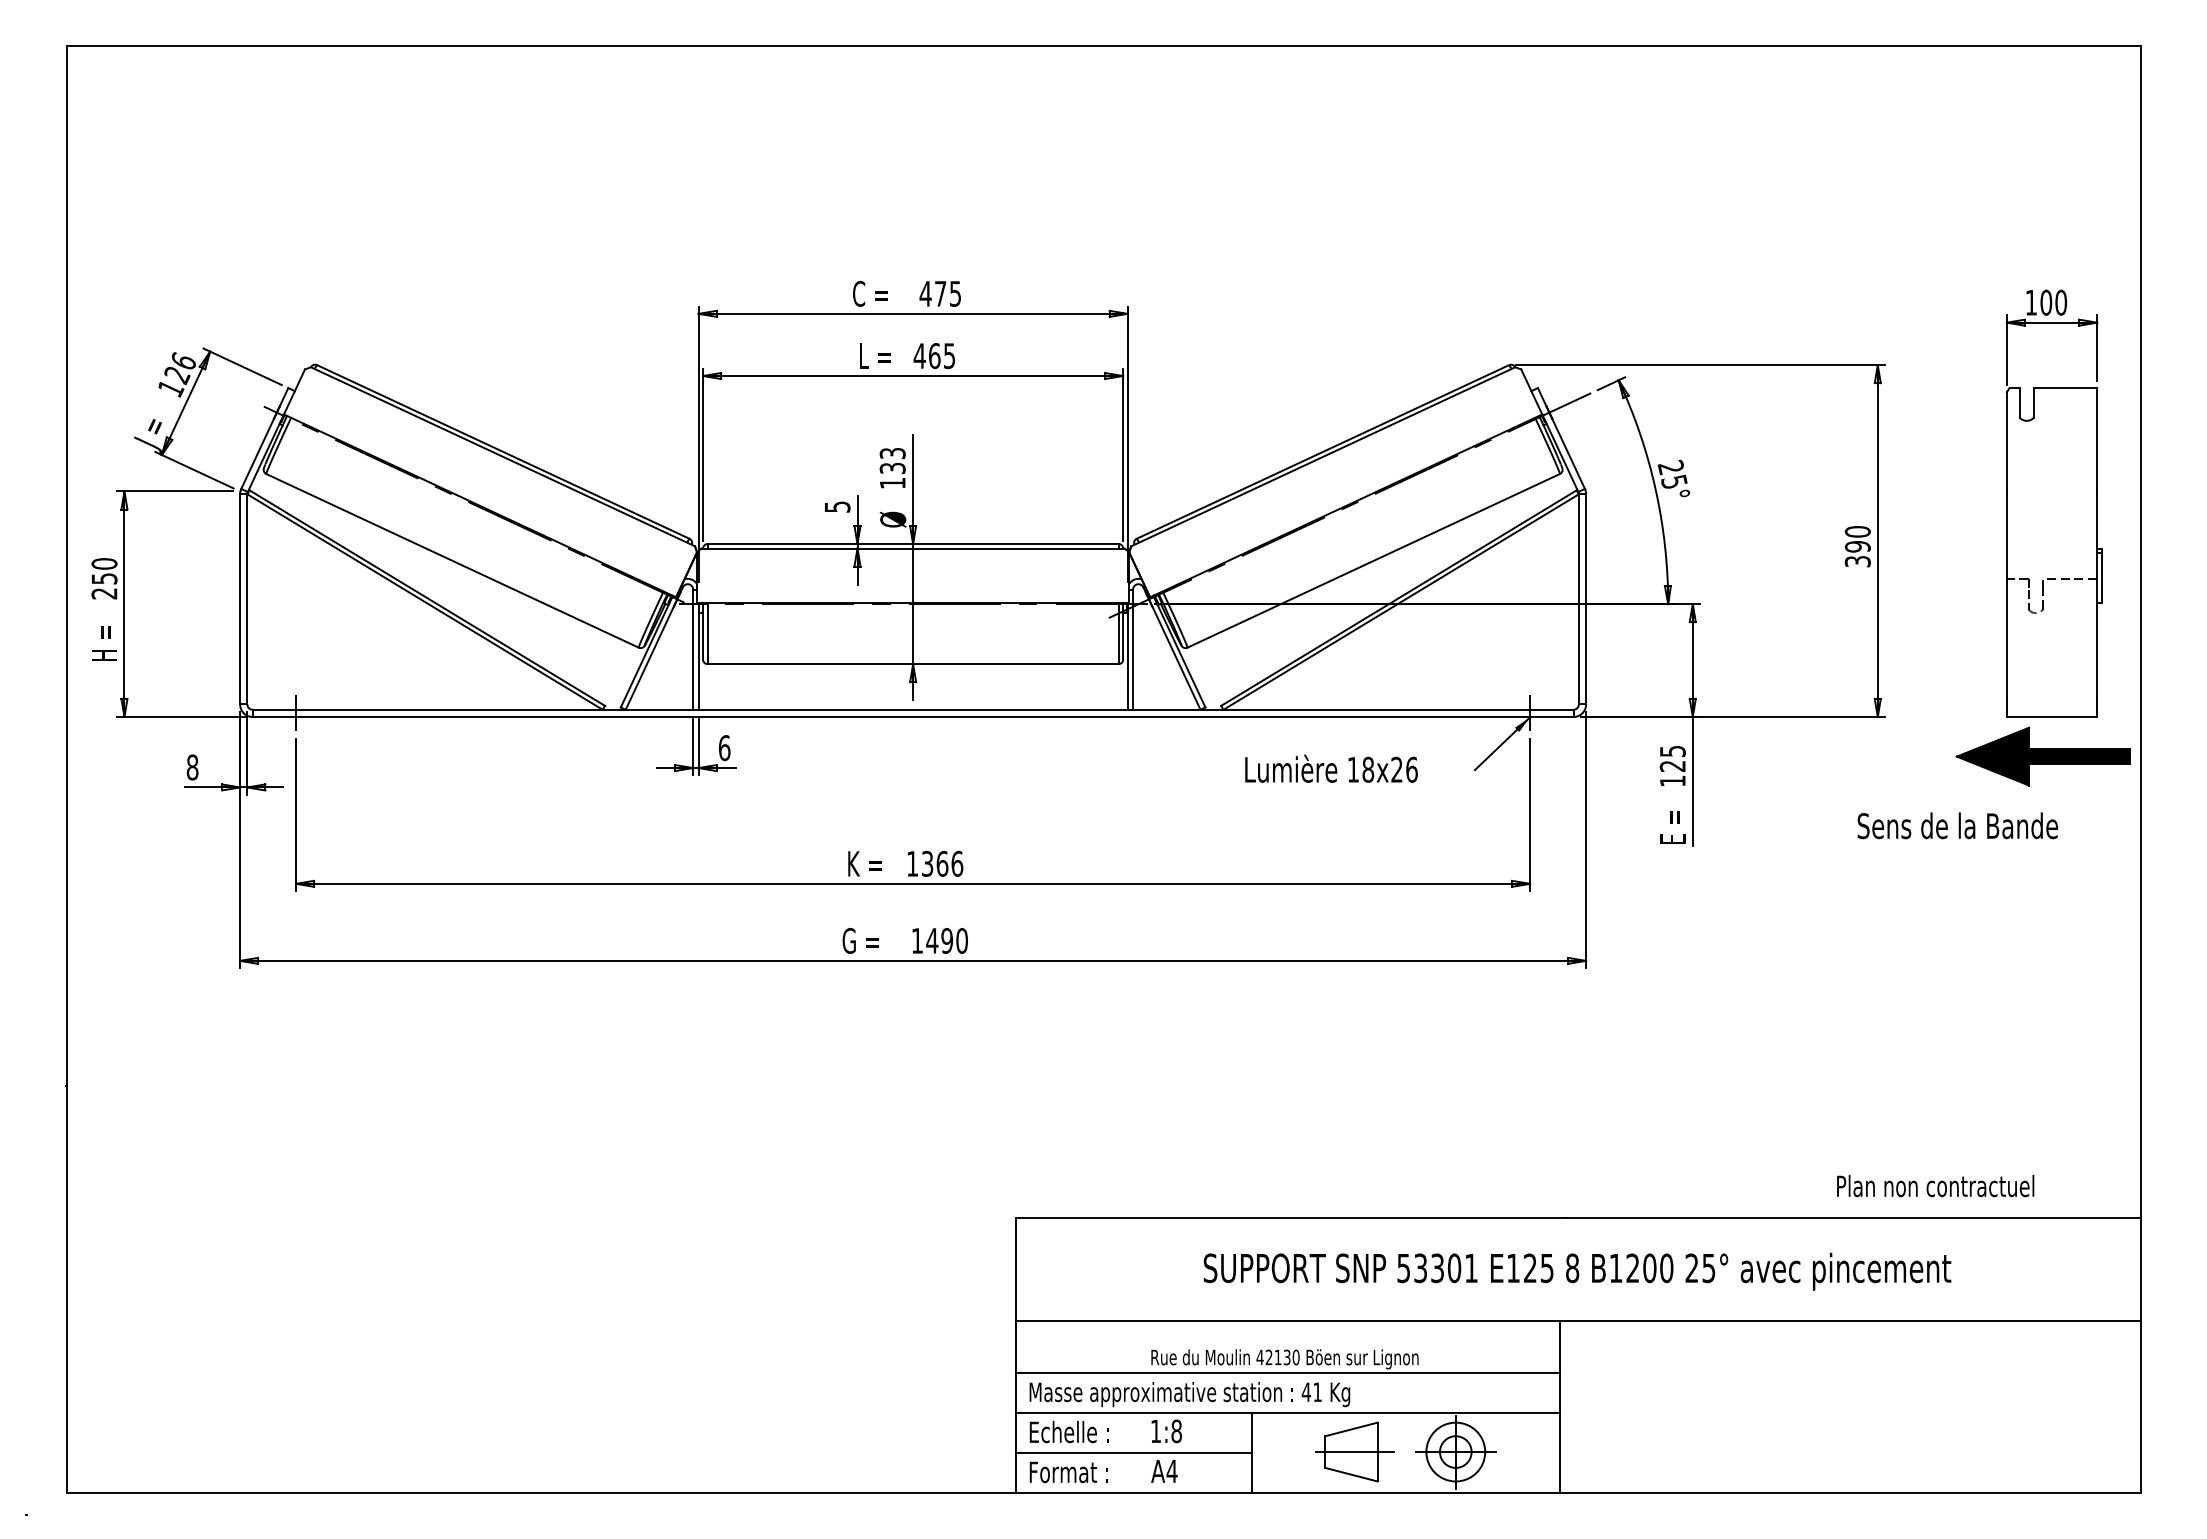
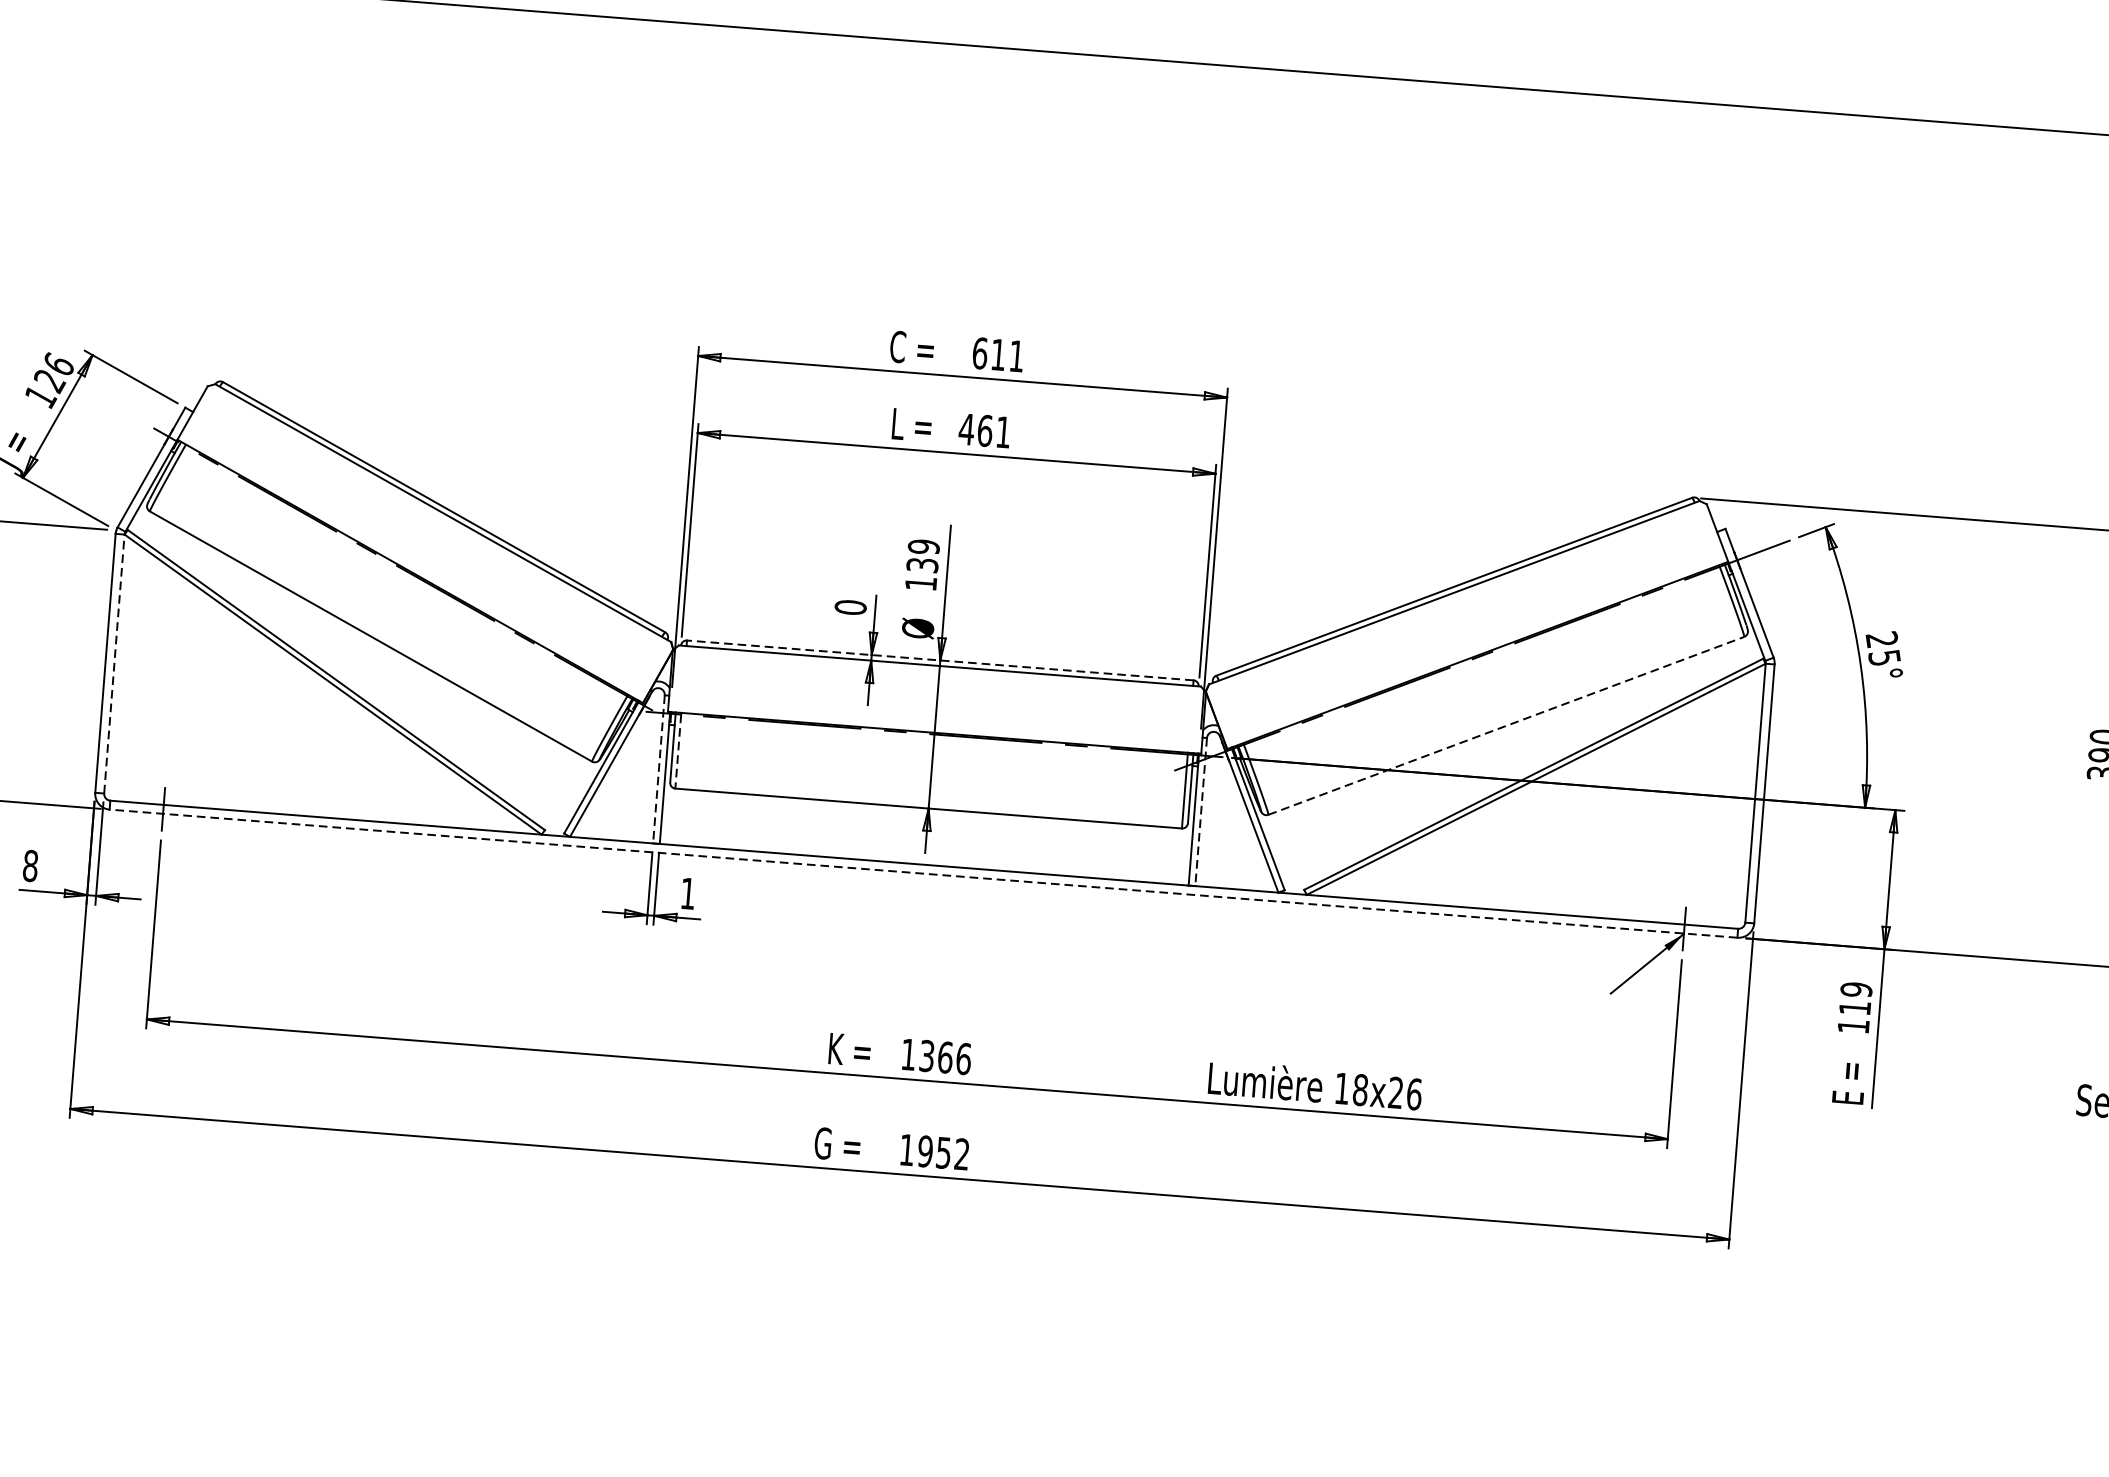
text: (939, 293) -> (997, 354), 475 -> 611
text: (949, 356) -> (1003, 432), 465 -> 461
text: (892, 453) -> (923, 546), 133 -> 139
text: (837, 506) -> (850, 606), 5 -> 0
line: (913, 544) -> (940, 661), solid -> dashed
line: (1374, 560) -> (1507, 725), solid -> dashed
line: (247, 598) -> (114, 663), solid -> dashed
line: (707, 634) -> (678, 752), solid -> dashed
line: (693, 650) -> (659, 770), solid -> dashed
line: (1133, 650) -> (1201, 813), solid -> dashed
line: (912, 717) -> (922, 874), solid -> dashed
text: (724, 748) -> (687, 894), 6 -> 1
text: (1672, 758) -> (1855, 998), 125 -> 119
text: (1331, 768) -> (1315, 1084), moved
text: (946, 940) -> (942, 1152), 1490 -> 1952

